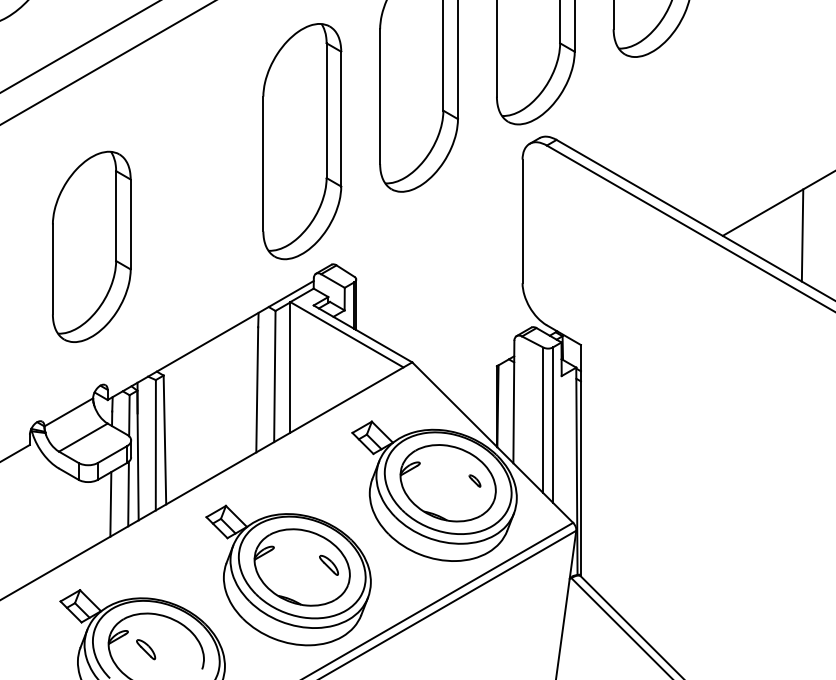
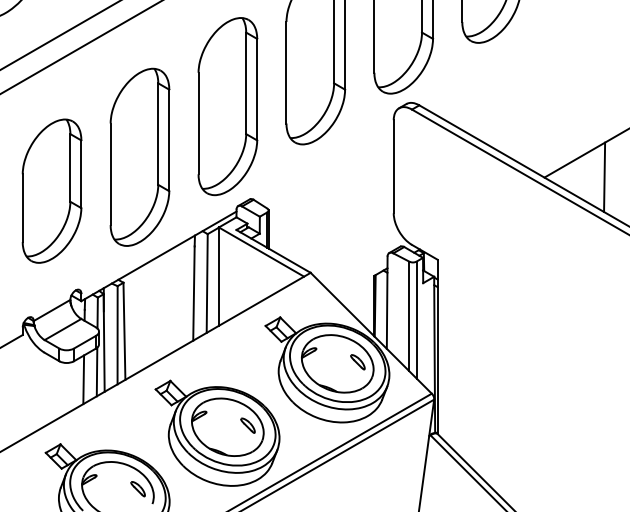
part: (185, 208) -> (139, 156), added
part: (91, 246) -> (51, 190), moved
part: (474, 480) -> (357, 361), size x1.67
part: (146, 649) -> (138, 489), moved

